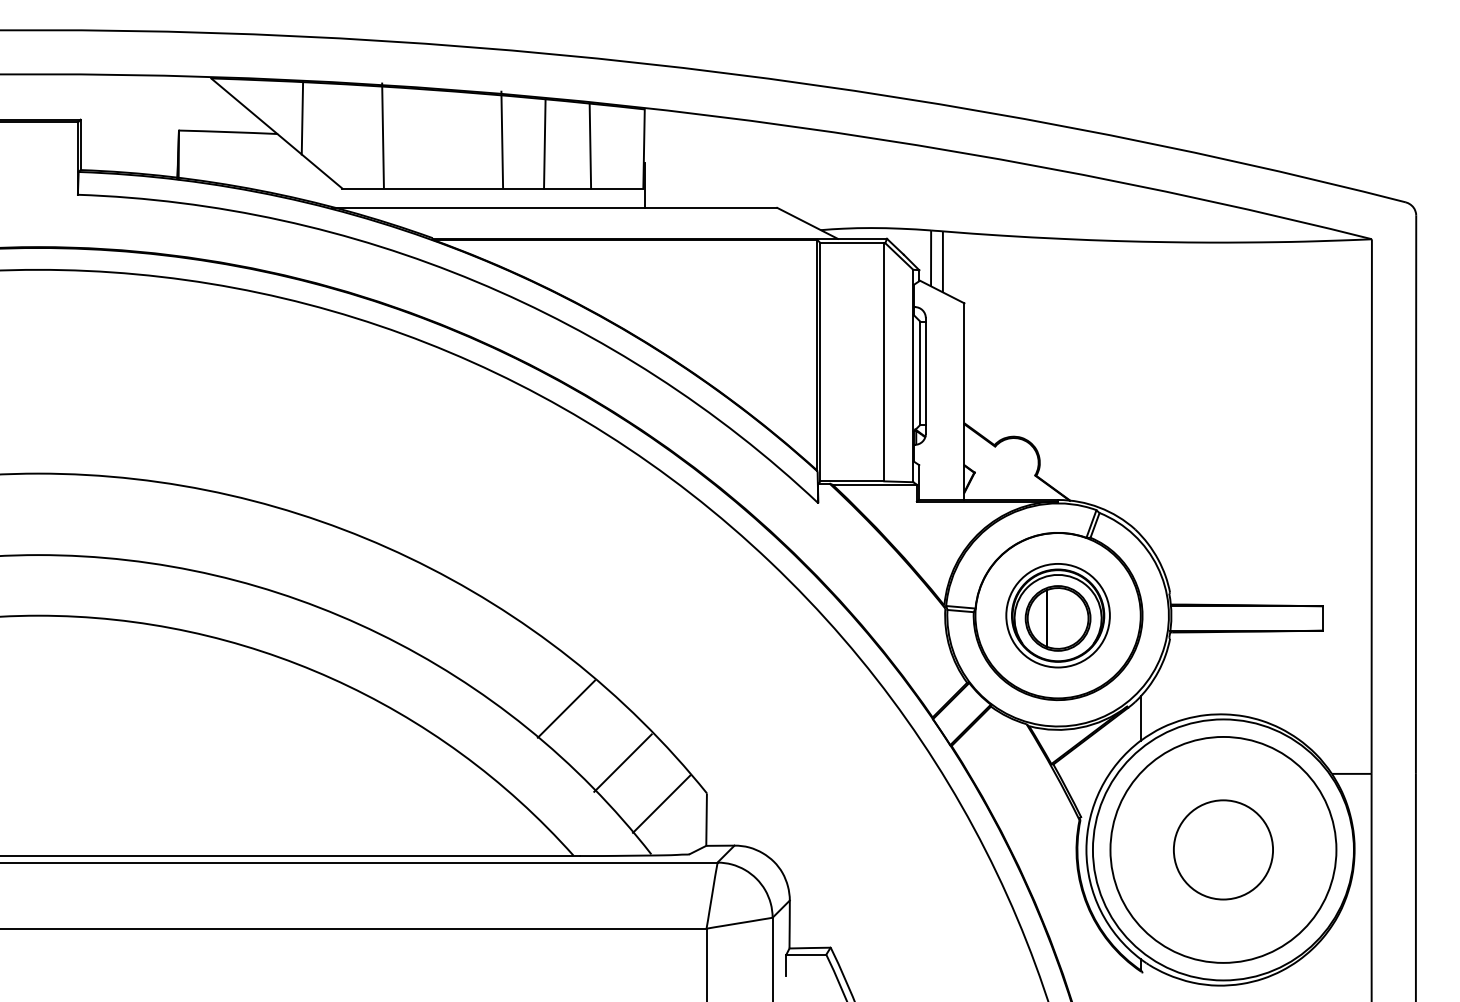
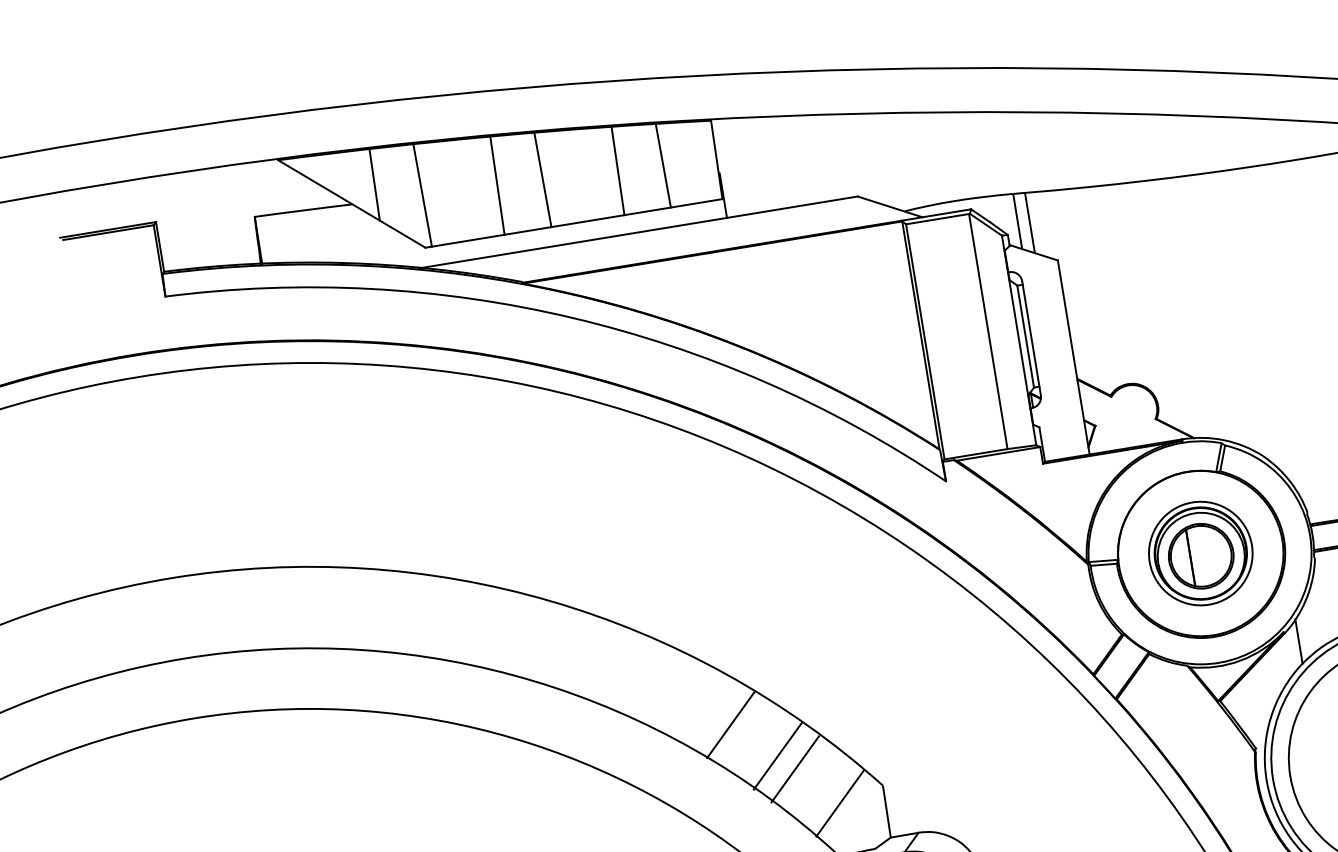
line: (382, 135) -> (422, 195), moved
line: (423, 138) -> (497, 185), added
line: (502, 139) -> (543, 179), moved
line: (607, 747) -> (777, 756), added

